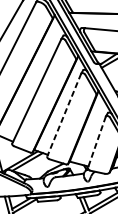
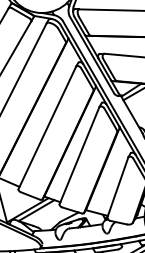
line: (64, 115) -> (79, 156), dashed -> solid
line: (96, 142) -> (117, 187), dashed -> solid

